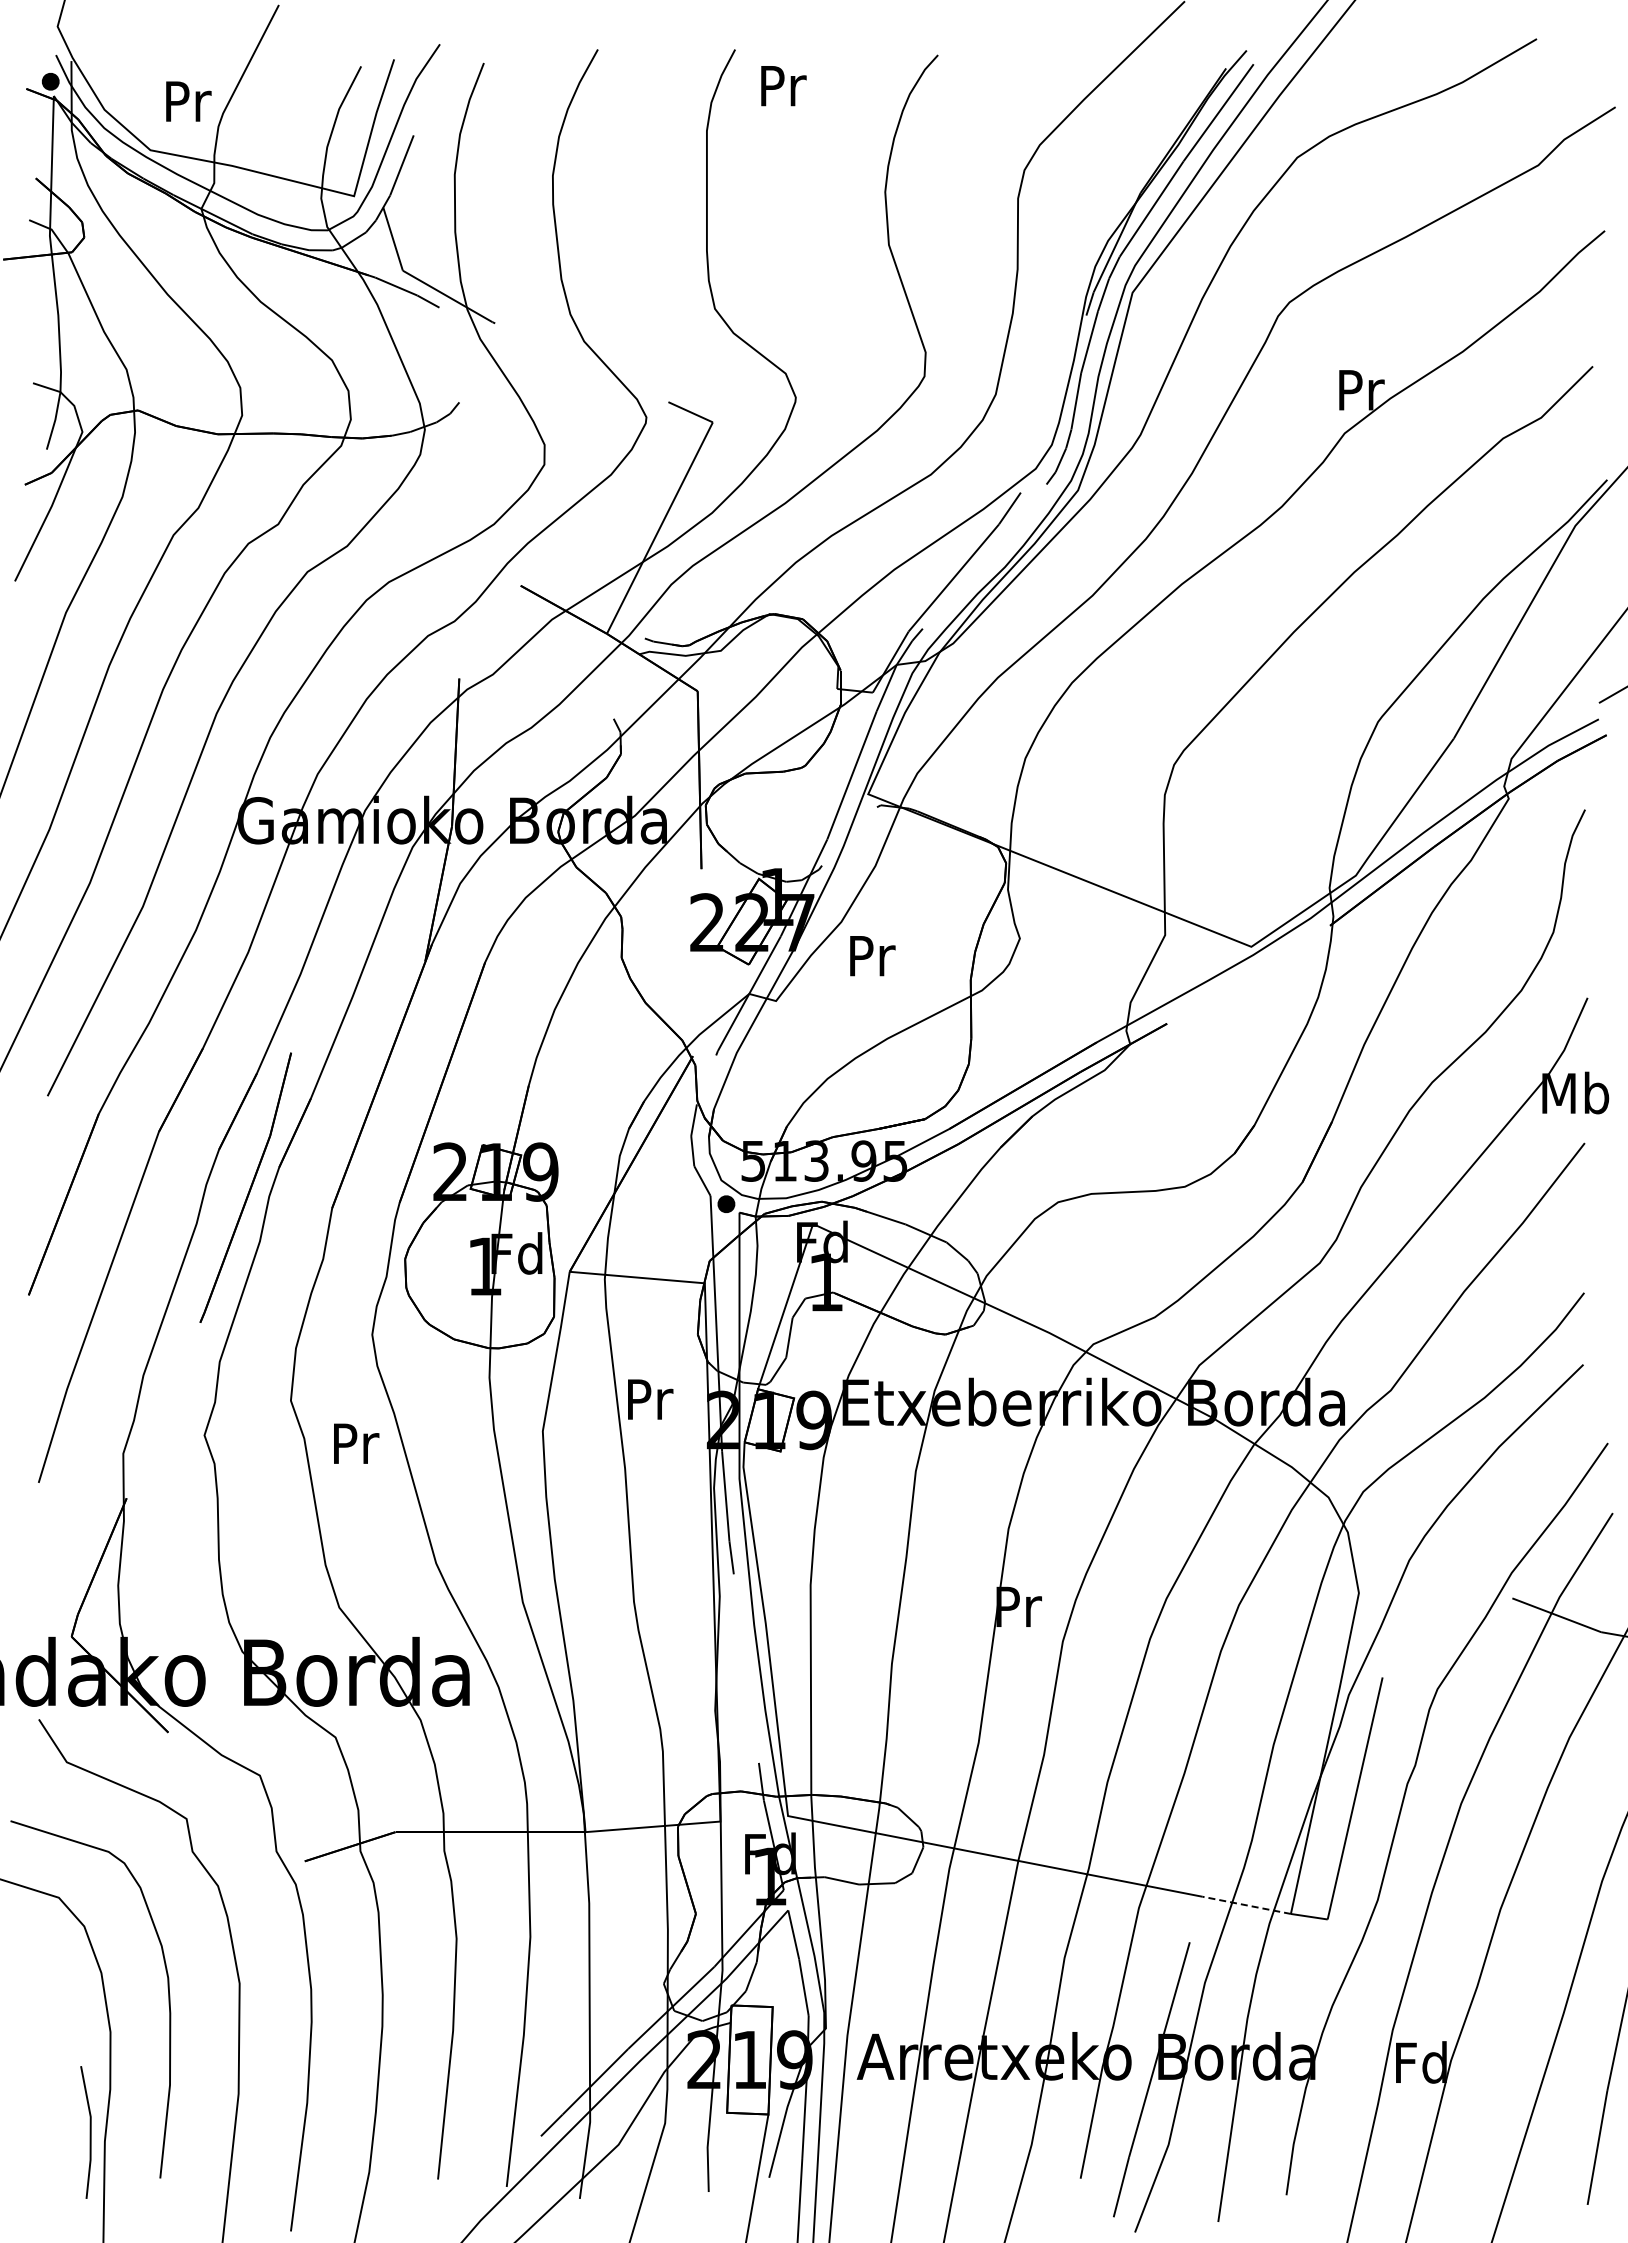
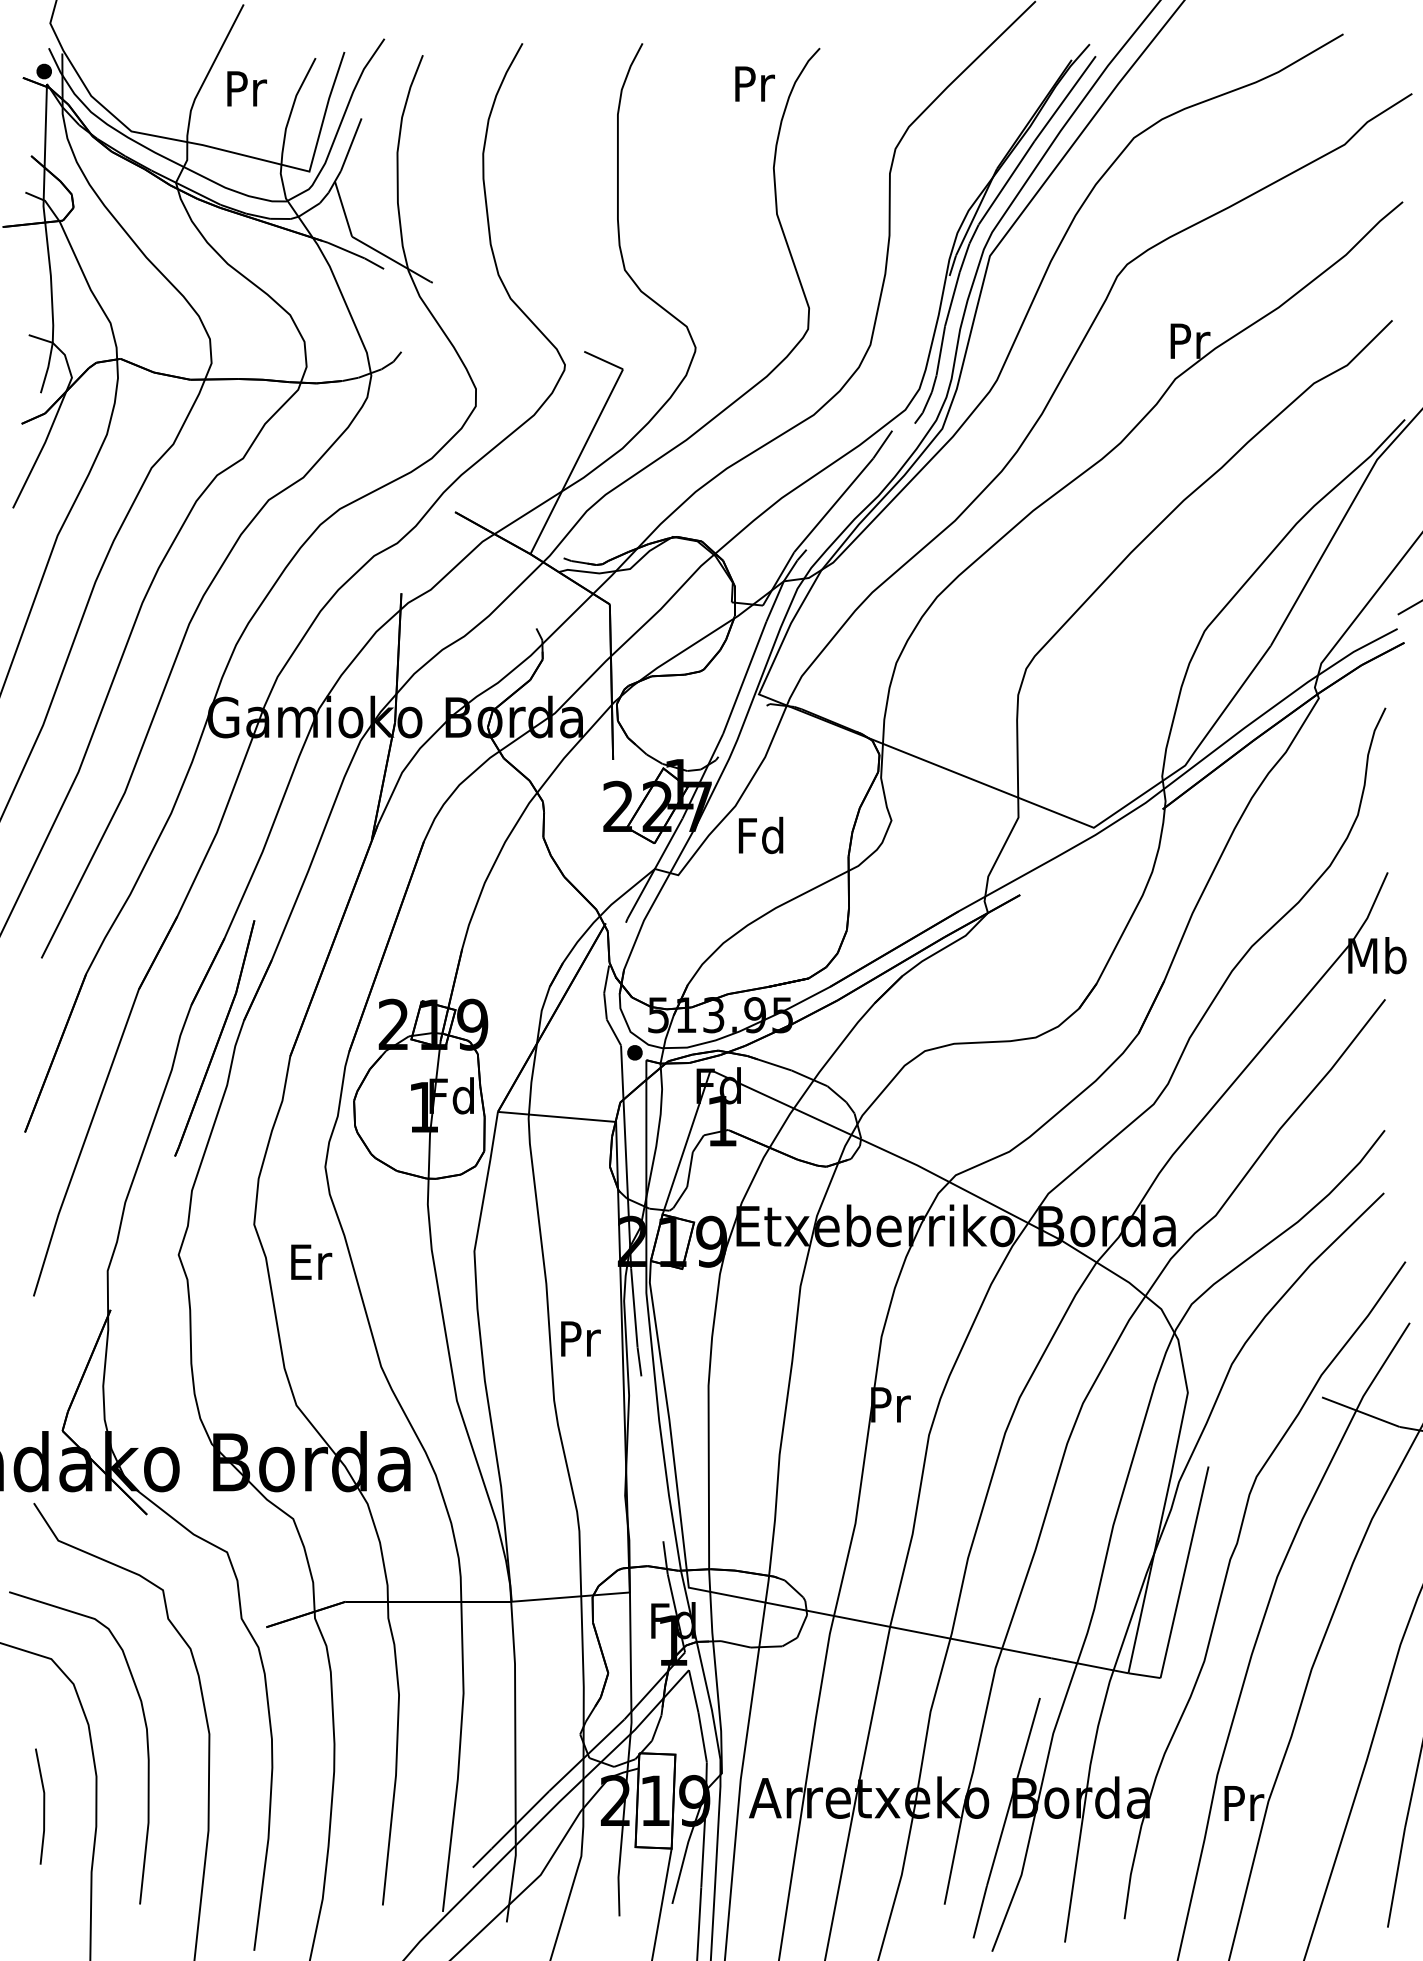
text: (783, 86) -> (754, 84), moved
text: (188, 101) -> (246, 88), moved
text: (870, 955) -> (760, 835), Pr -> Fd
text: (650, 1399) -> (580, 1338), moved
text: (356, 1443) -> (311, 1261), Pr -> Er
line: (1246, 1905) -> (1089, 1665), dashed -> solid
text: (1421, 2062) -> (1242, 1803), Fd -> Pr
line: (89, 2132) -> (43, 1806), moved

